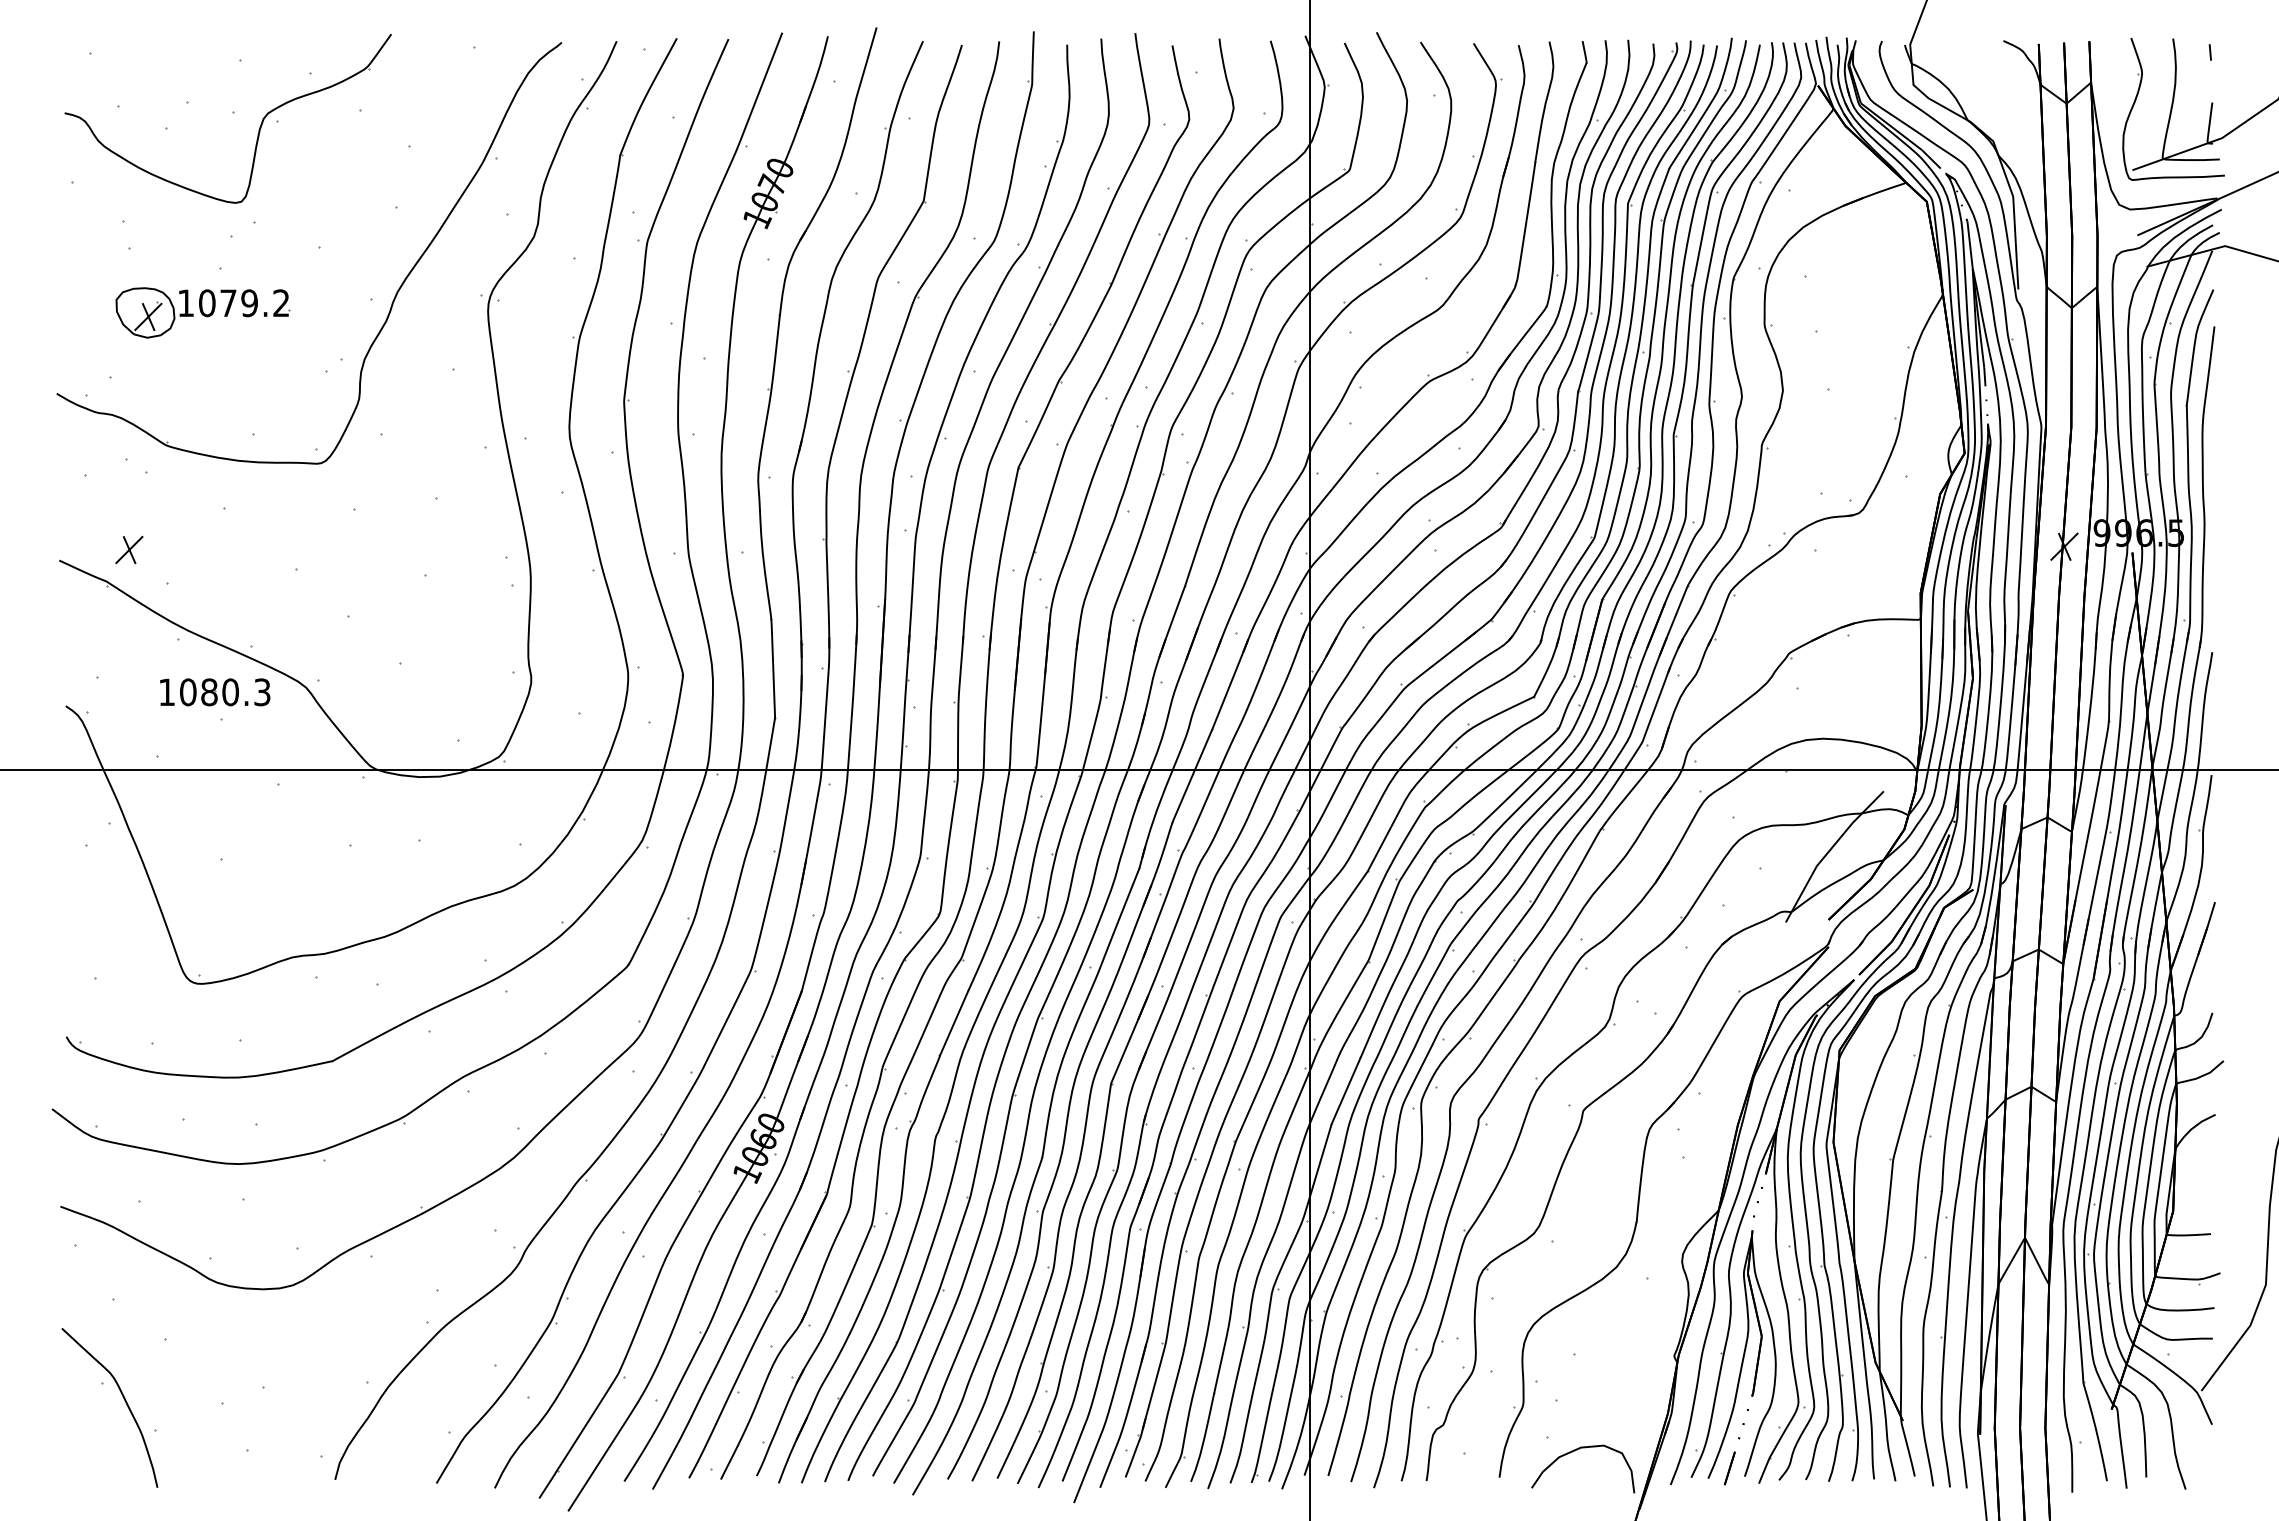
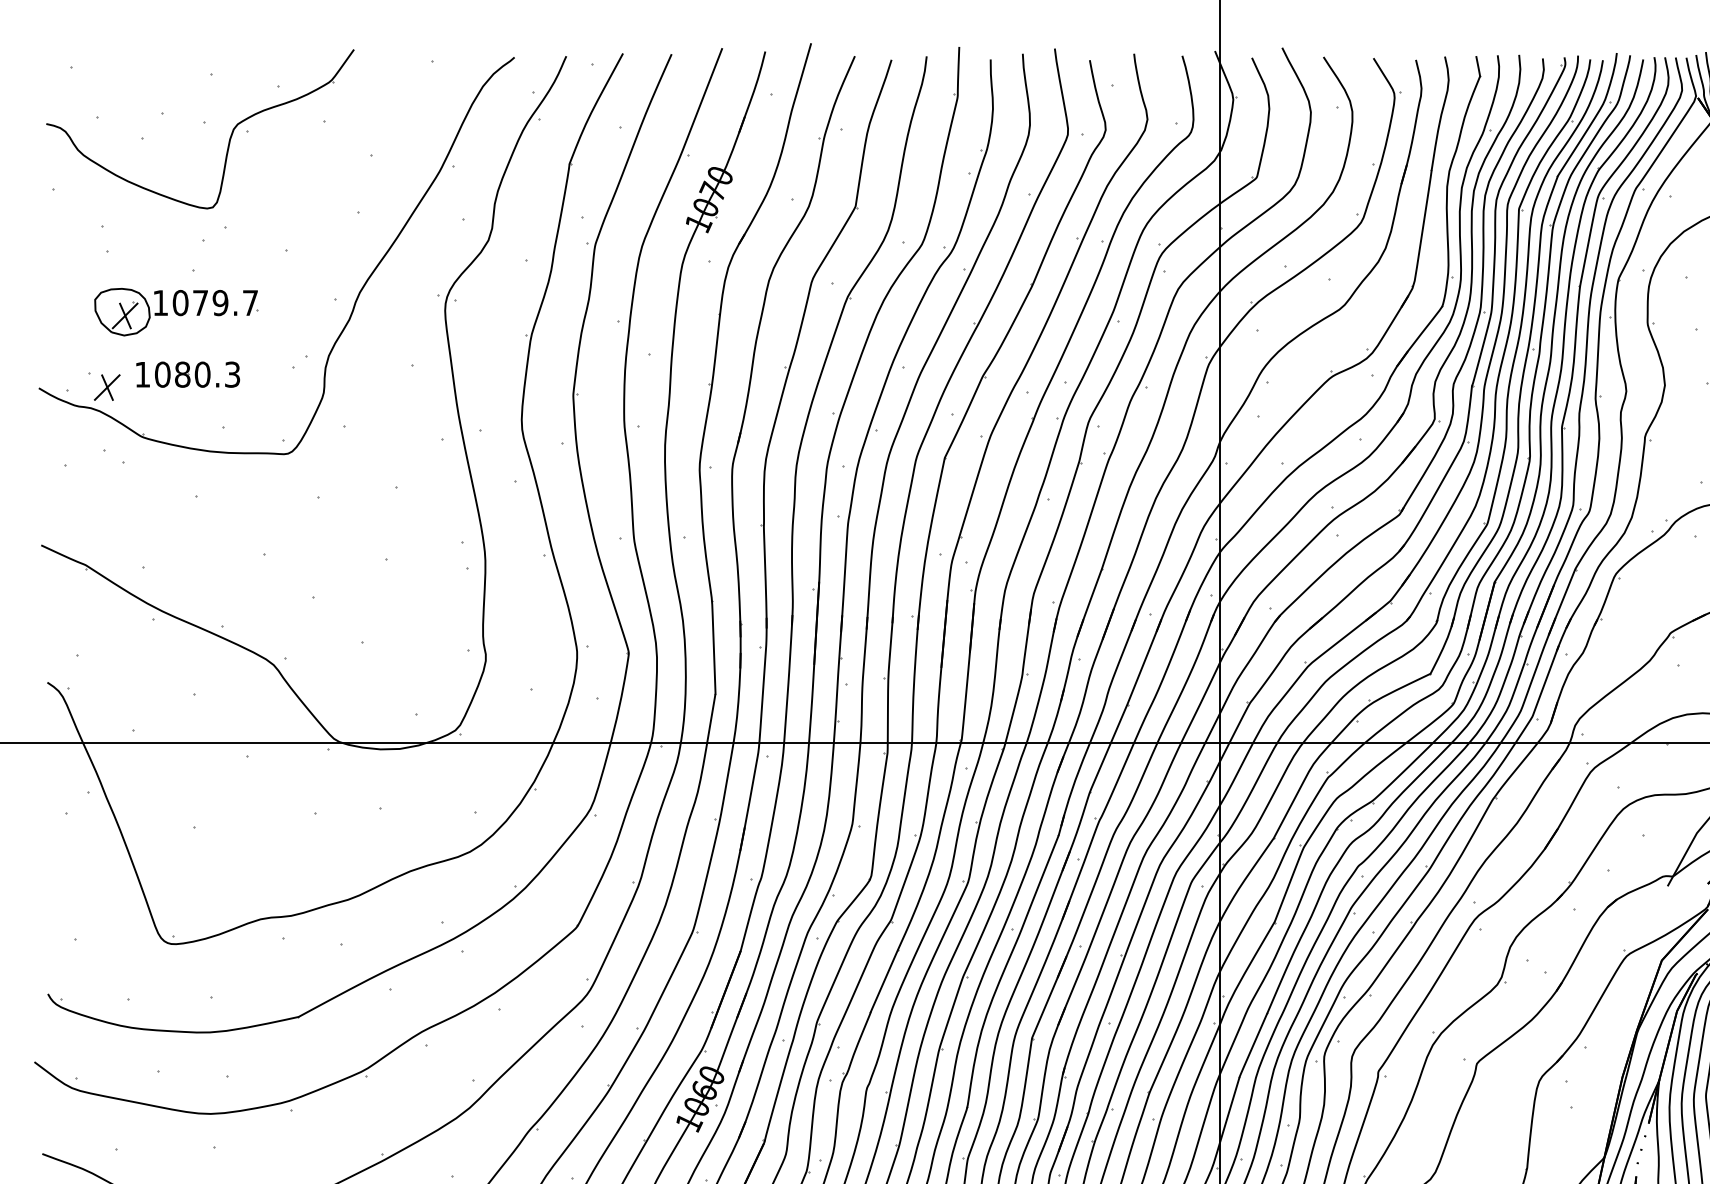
text: (281, 302) -> (250, 302), 1079.2 -> 1079.7
part: (129, 549) -> (107, 387), moved
part: (215, 692) -> (188, 374), moved

